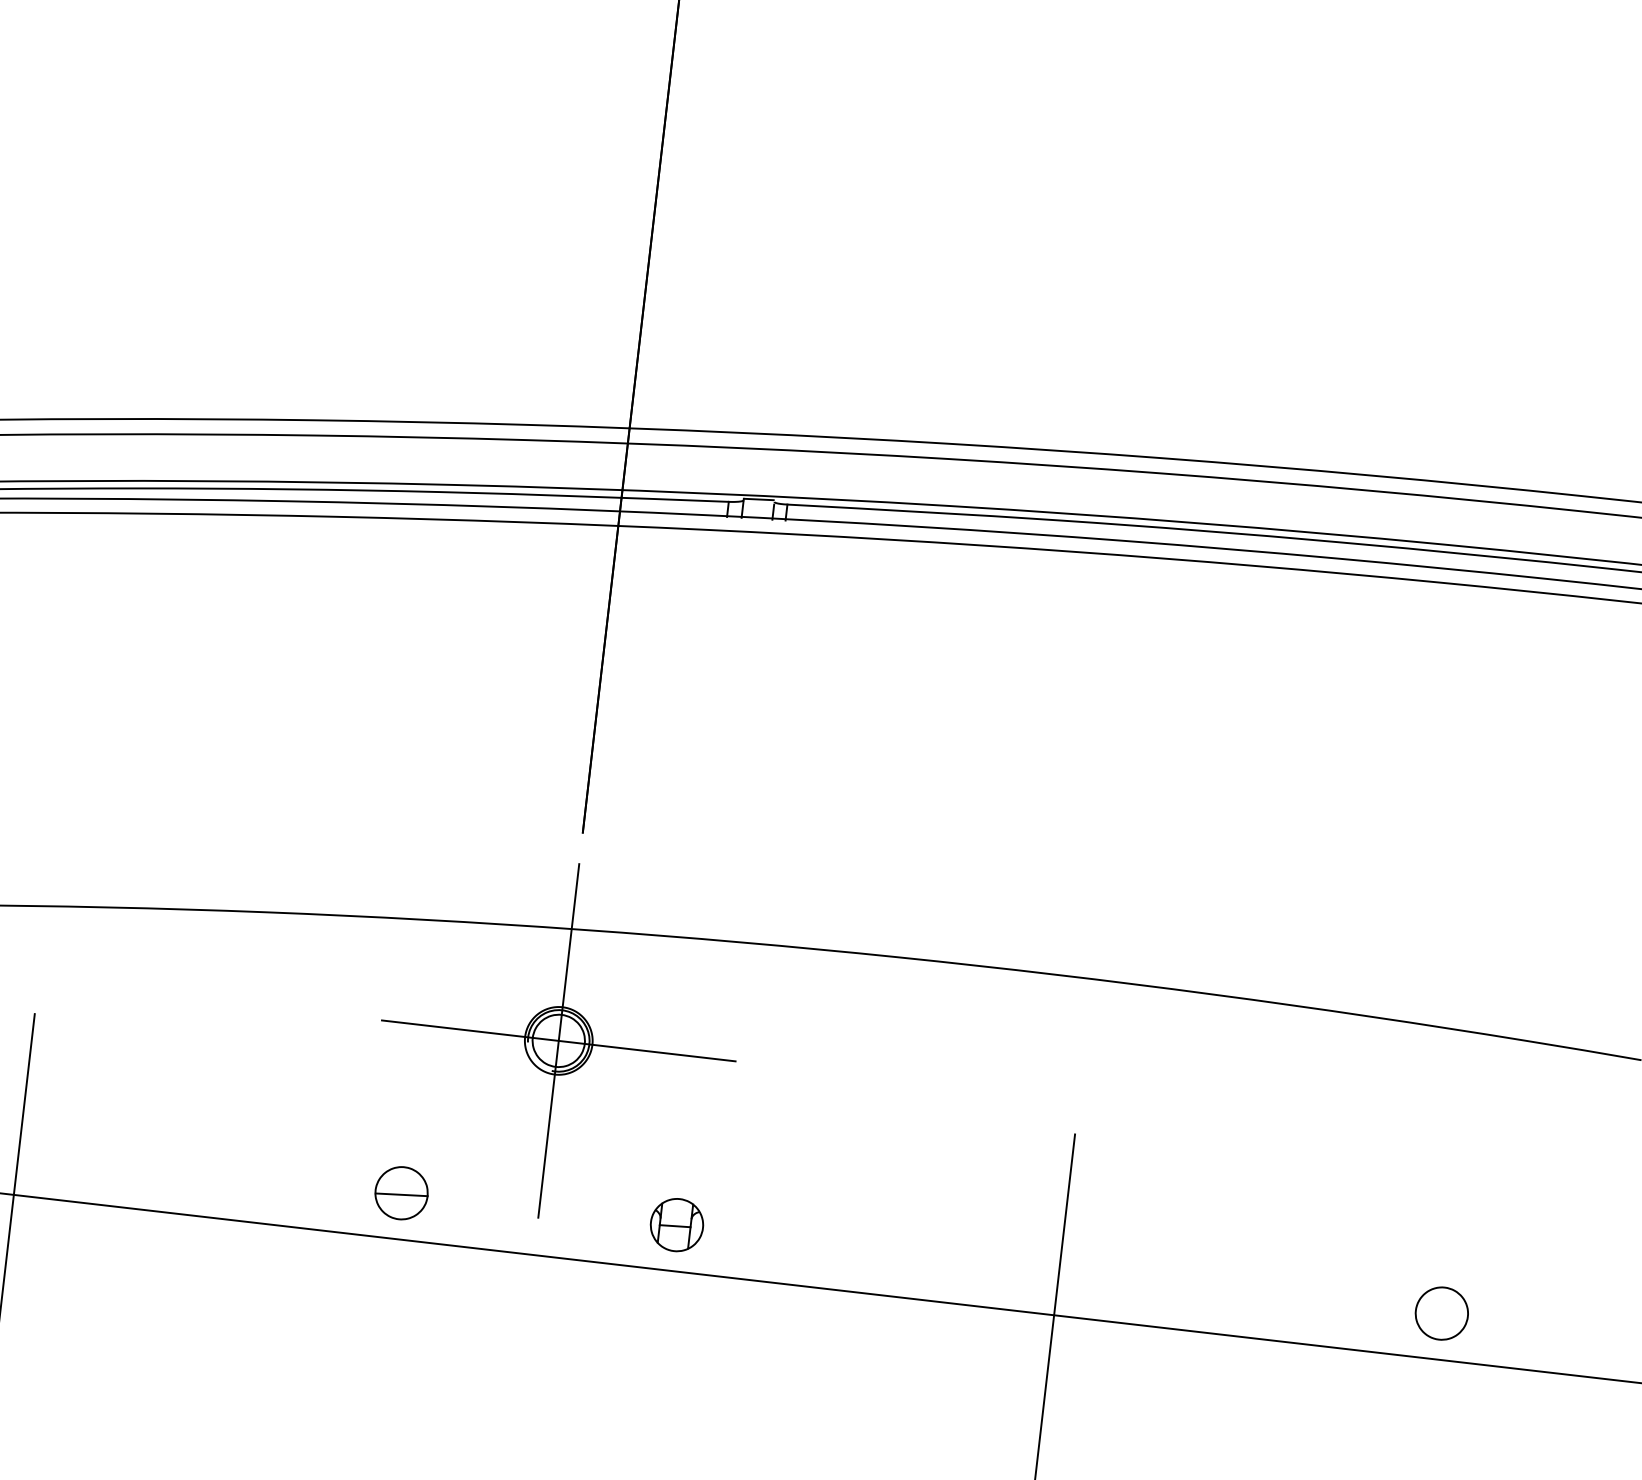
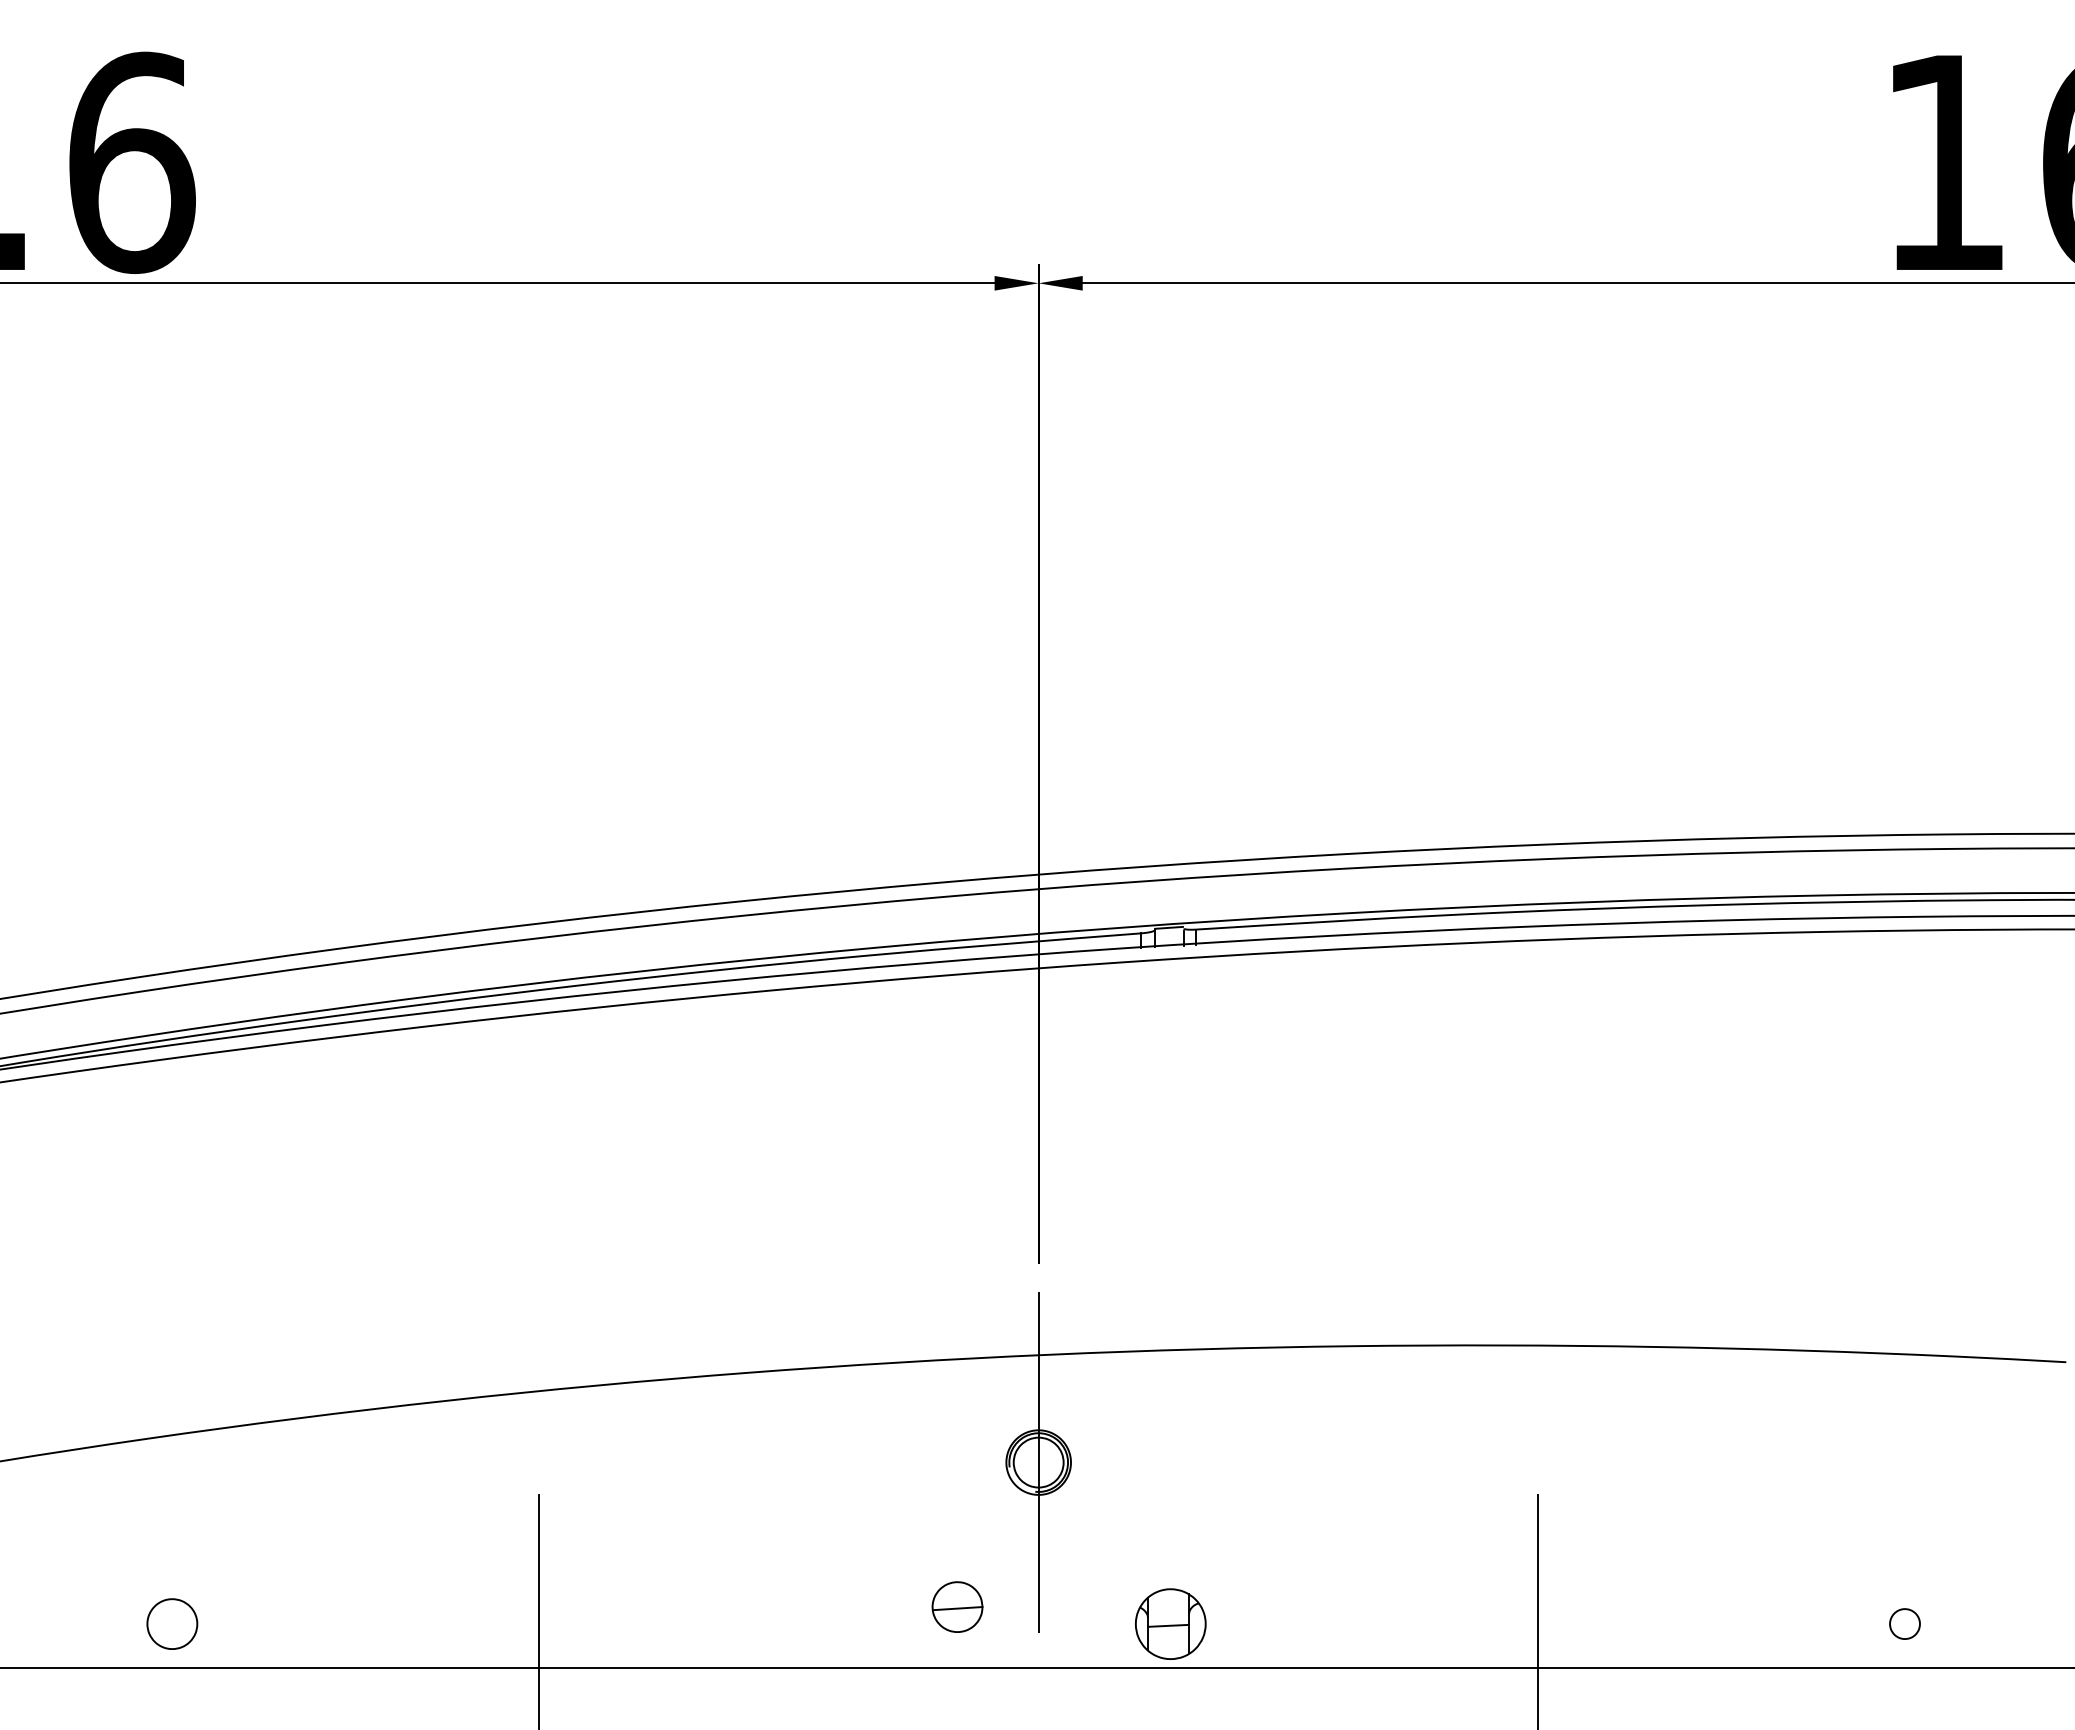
line: (558, 1040) -> (1038, 1462), removed
part: (401, 1192) -> (957, 1606), moved
part: (676, 1224) -> (1170, 1623), size x1.4
part: (1441, 1312) -> (1904, 1623), size x0.6

